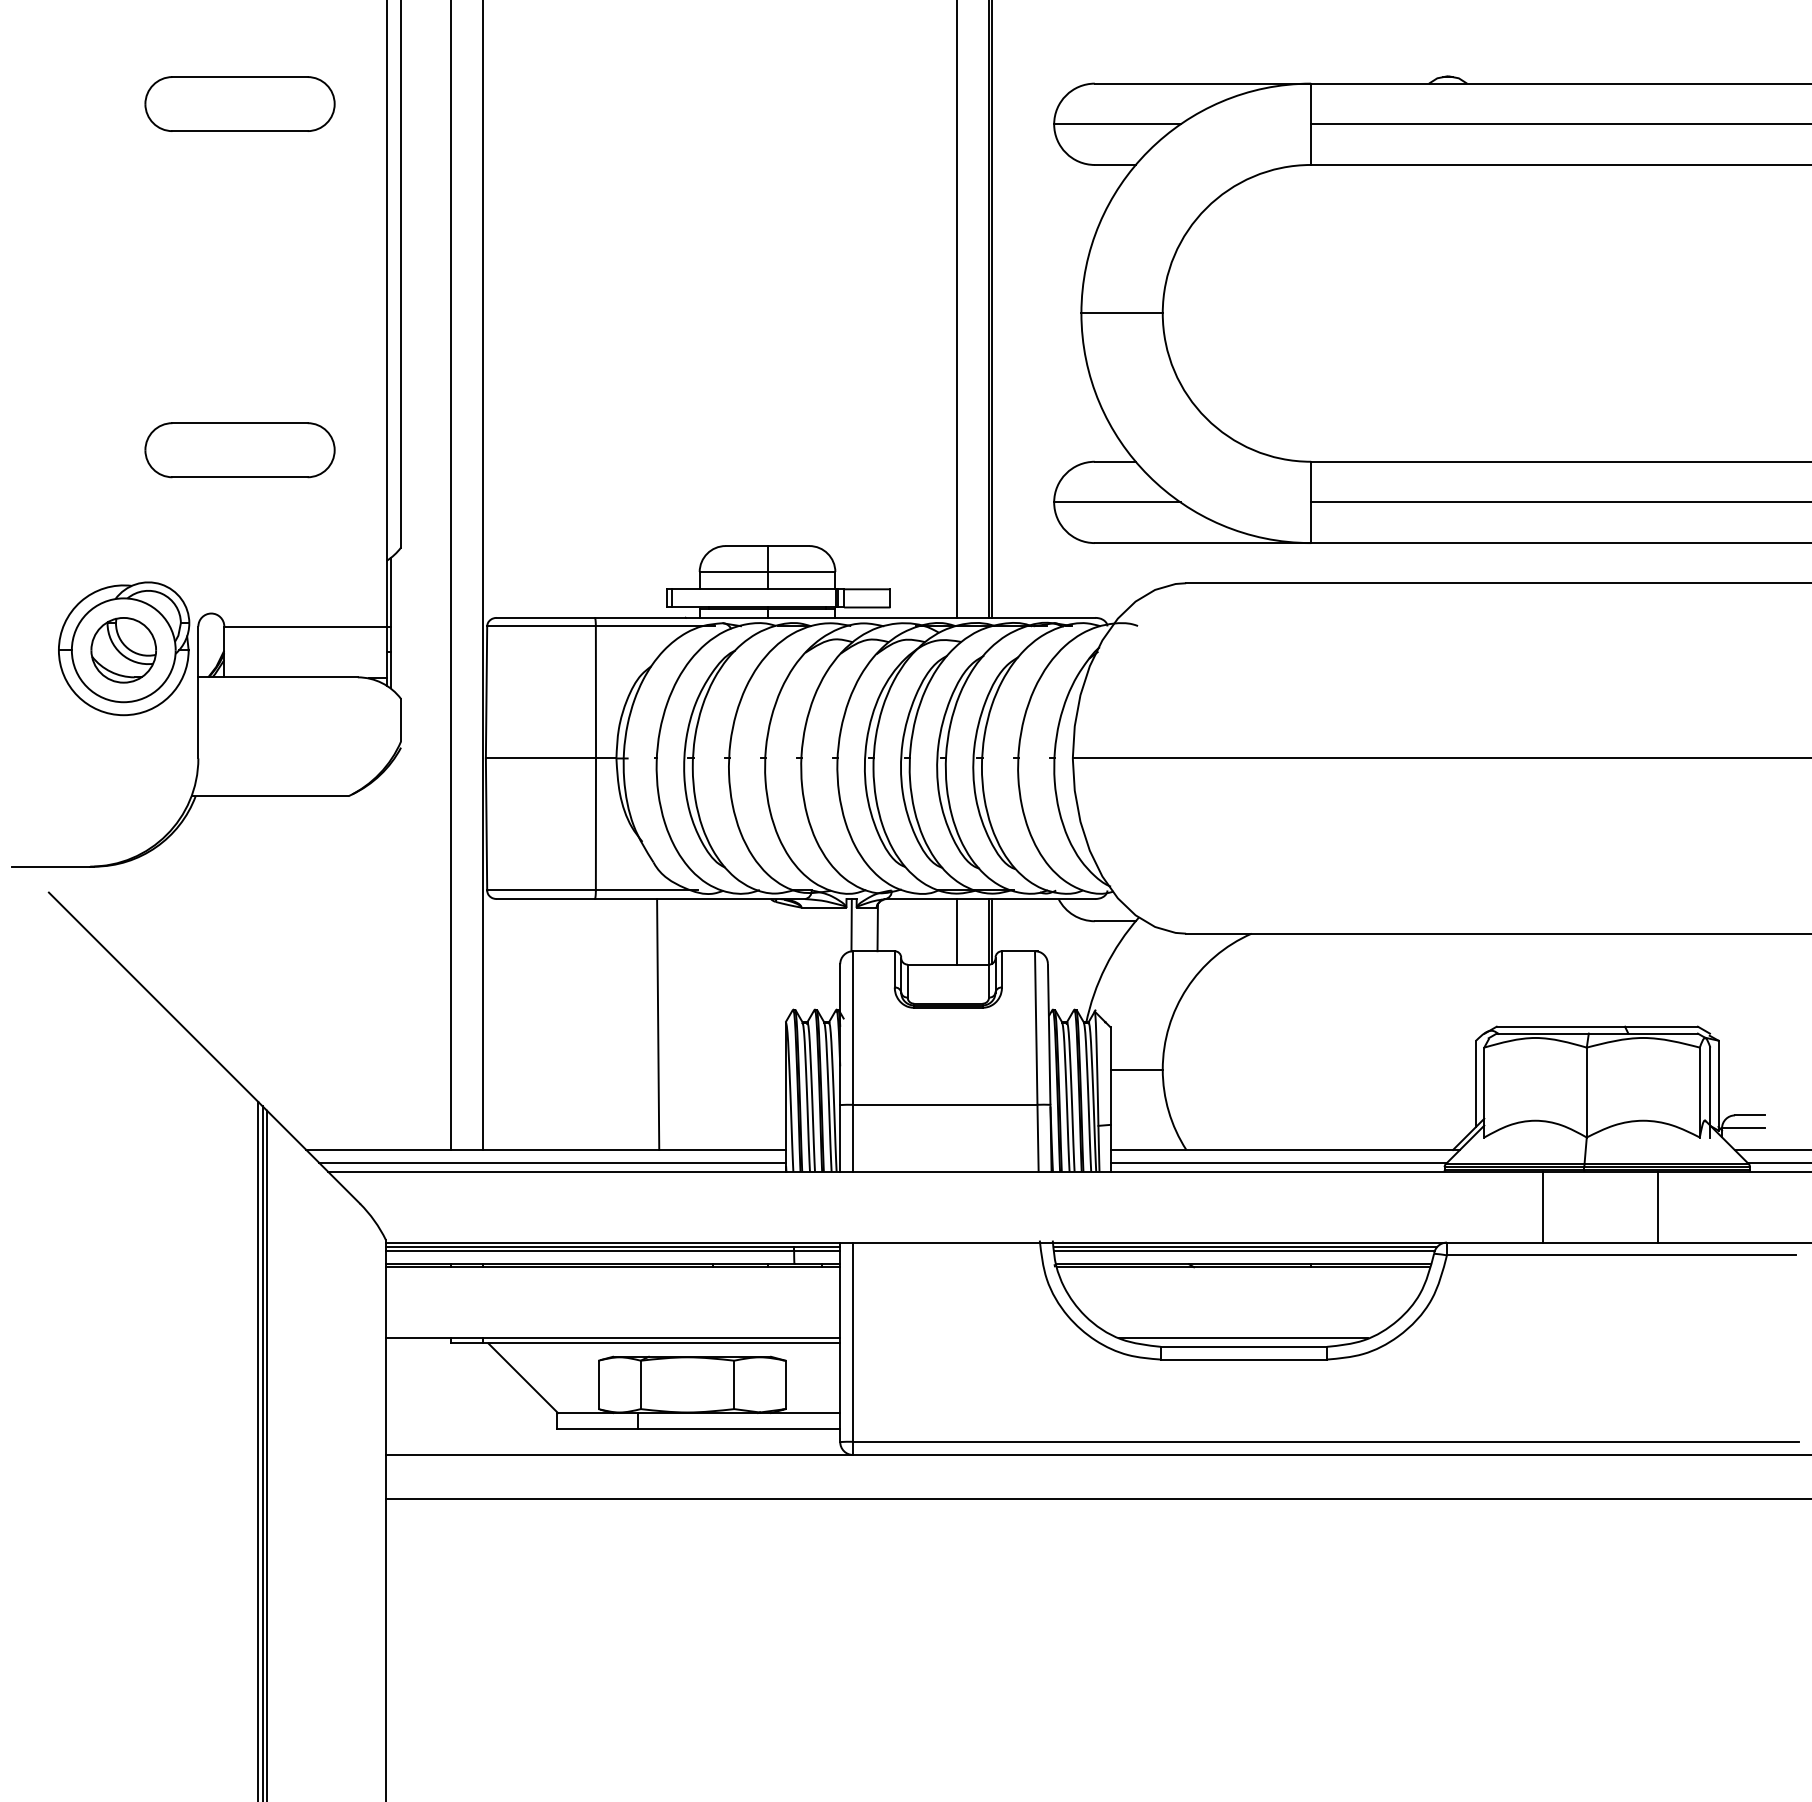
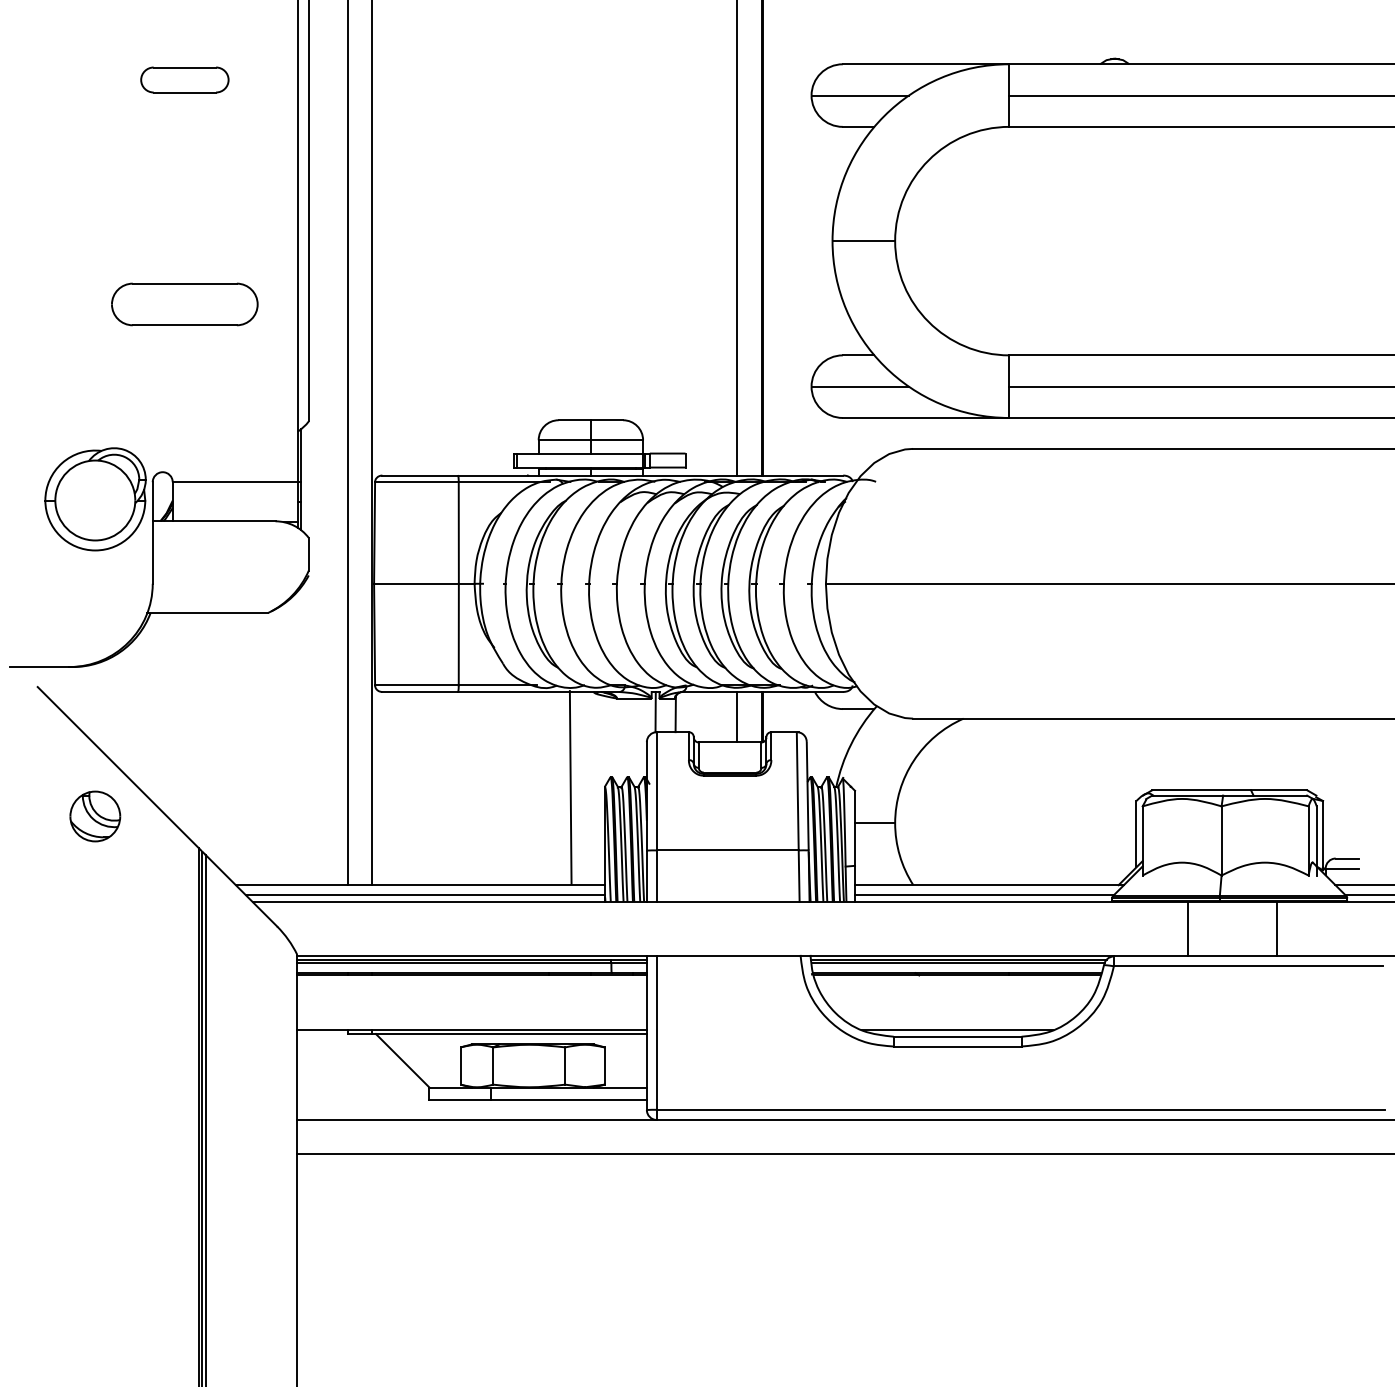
part: (239, 103) -> (184, 79), size x0.6
part: (239, 450) -> (184, 304), moved
part: (124, 650) -> (95, 816), moved
line: (657, 1024) -> (570, 787), moved

